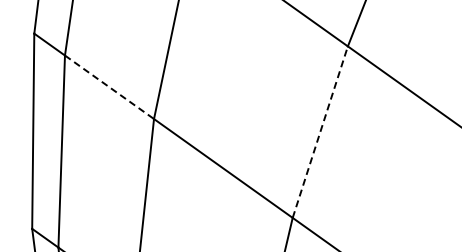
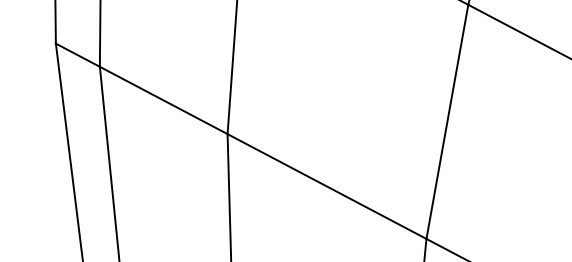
line: (109, 87) -> (163, 100), dashed -> solid
line: (320, 131) -> (447, 120), dashed -> solid

